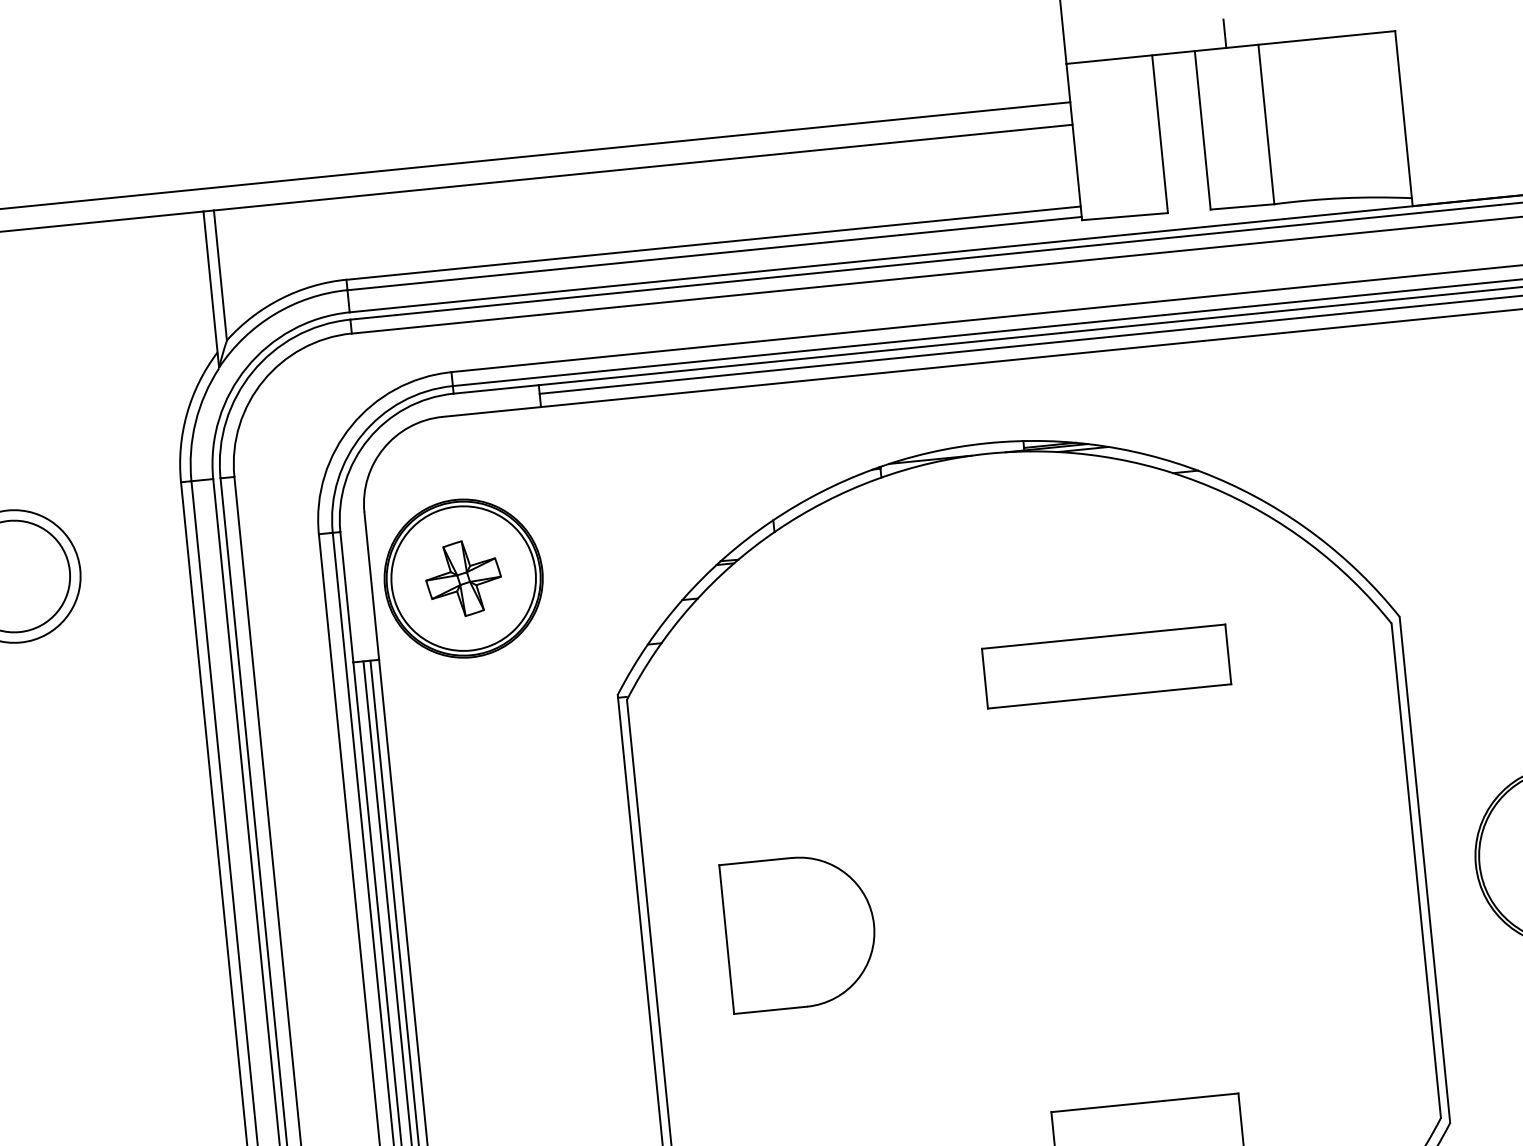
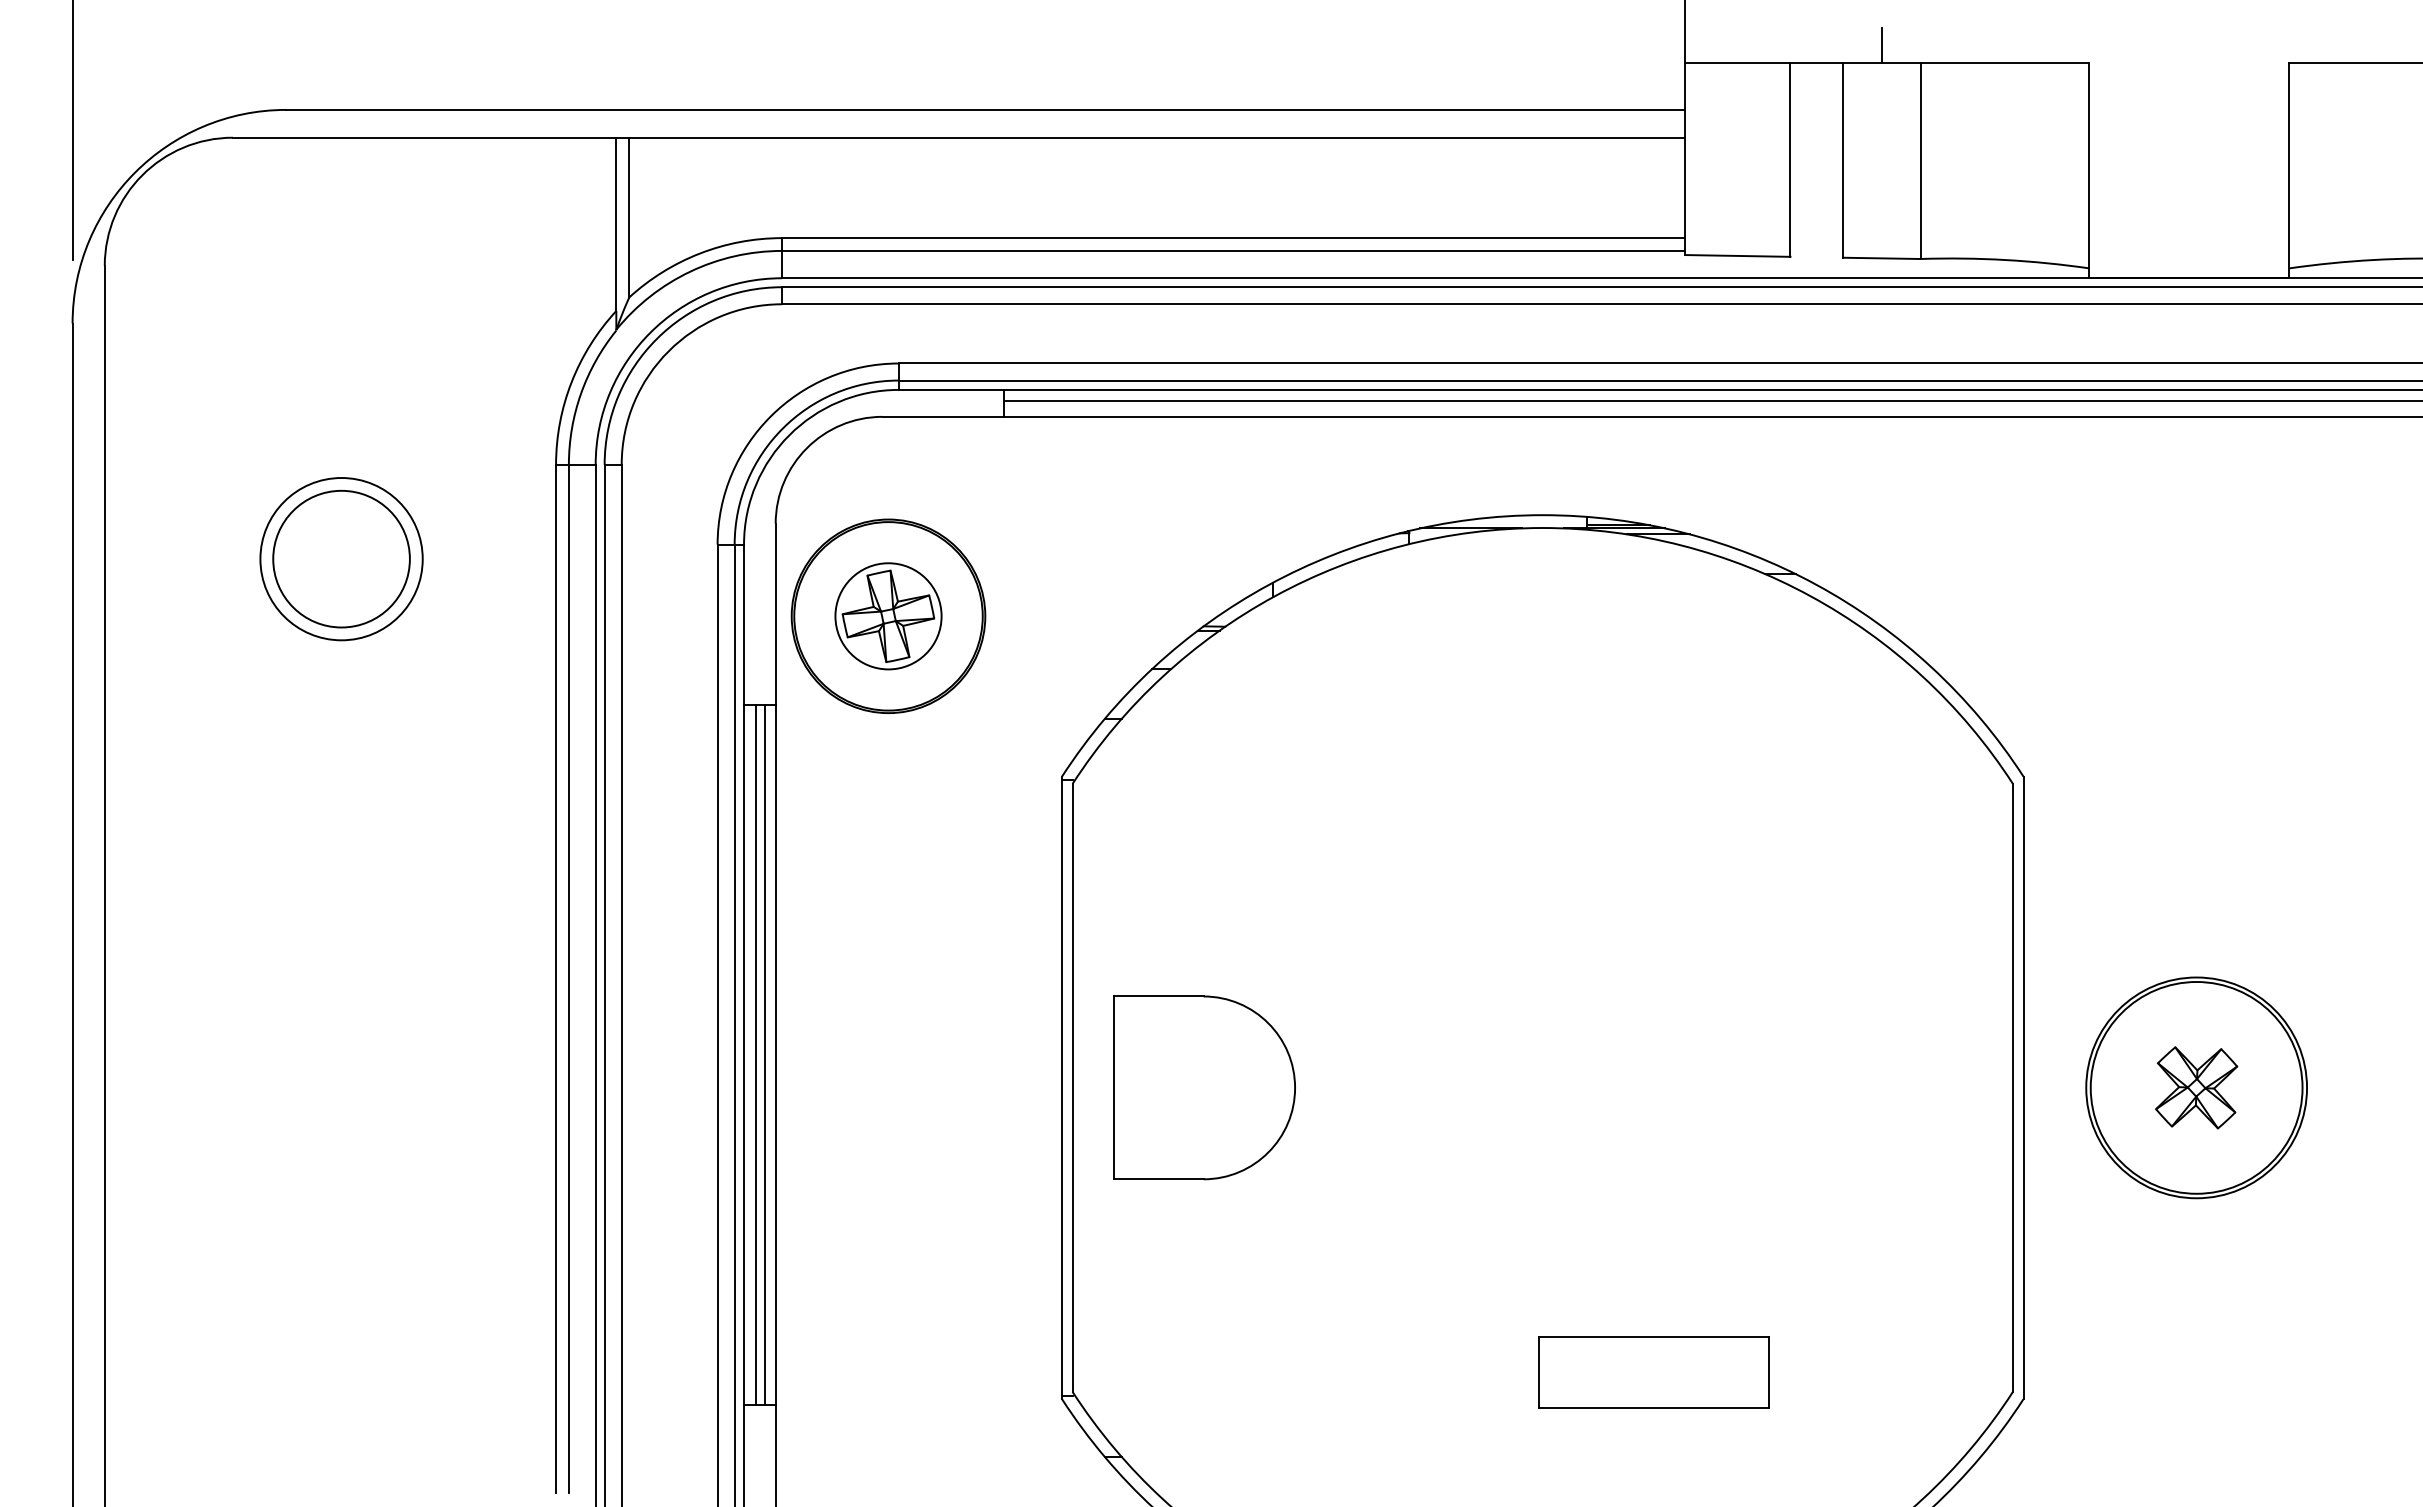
circle: (463, 577) -> (888, 615), size x0.6
part: (1106, 666) -> (1660, 801), removed
part: (800, 931) -> (1204, 1087), moved

